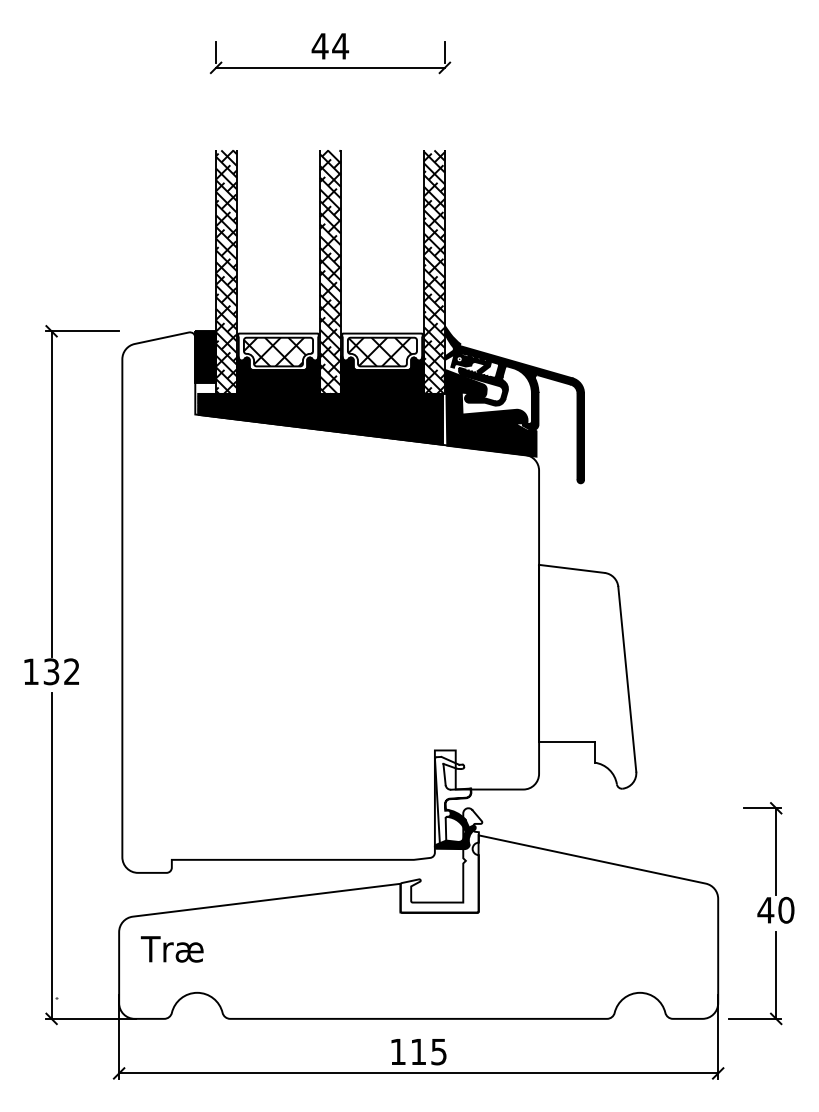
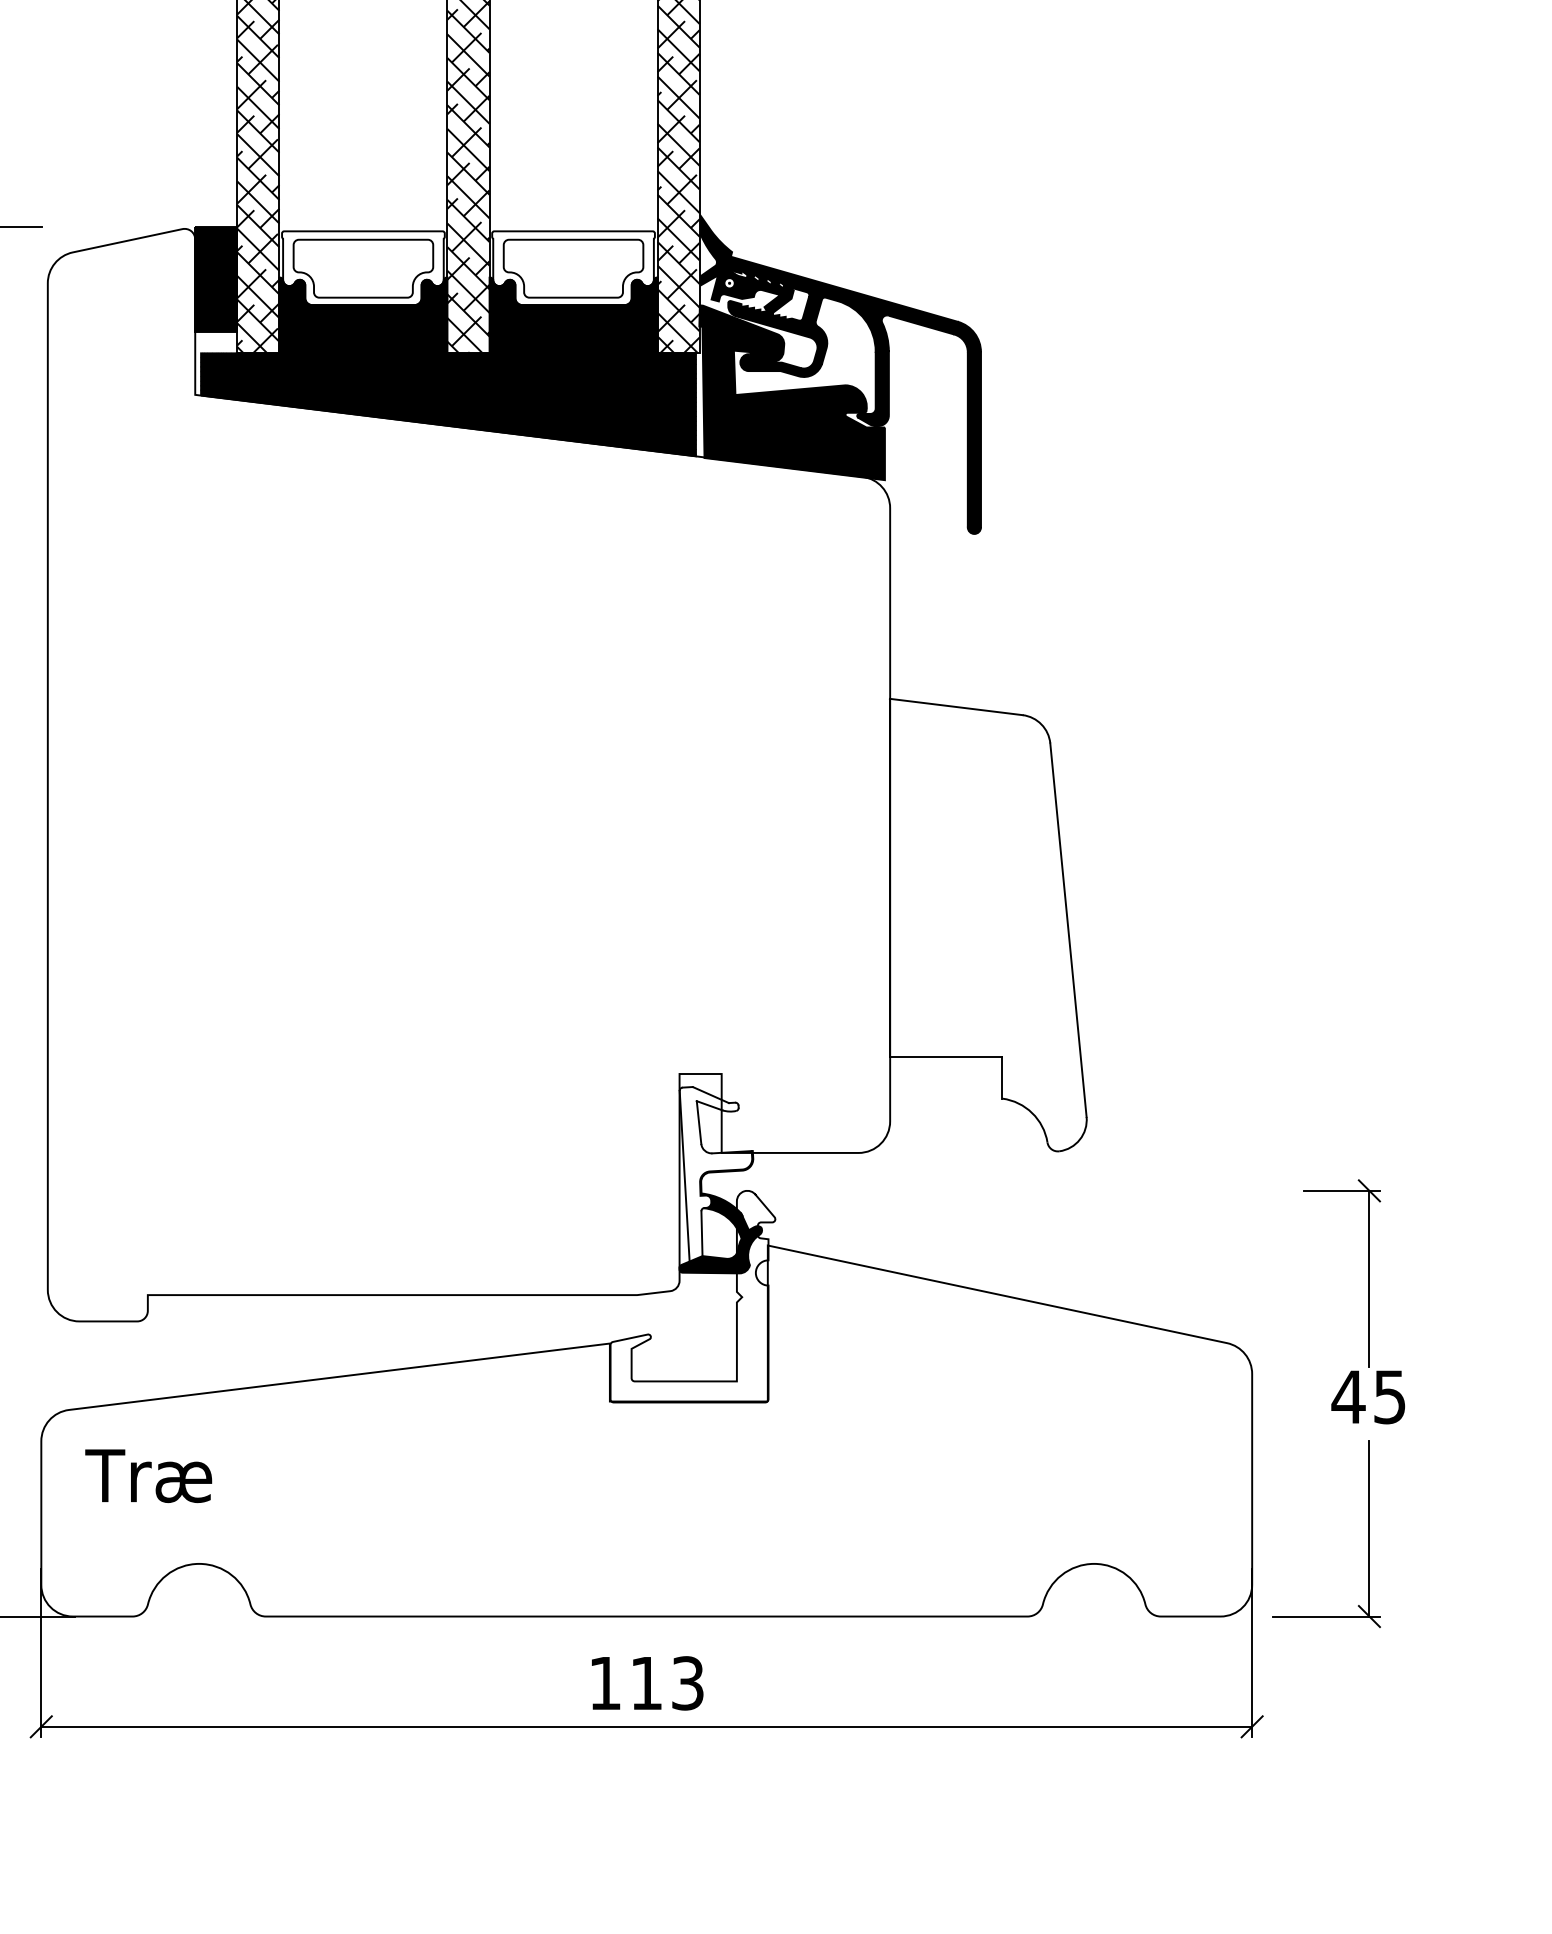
hatch: (278, 351) -> (363, 267), removed
hatch: (379, 351) -> (567, 267), removed
text: (786, 909) -> (1390, 1395), 40 -> 45
text: (439, 1051) -> (688, 1682), 115 -> 113

